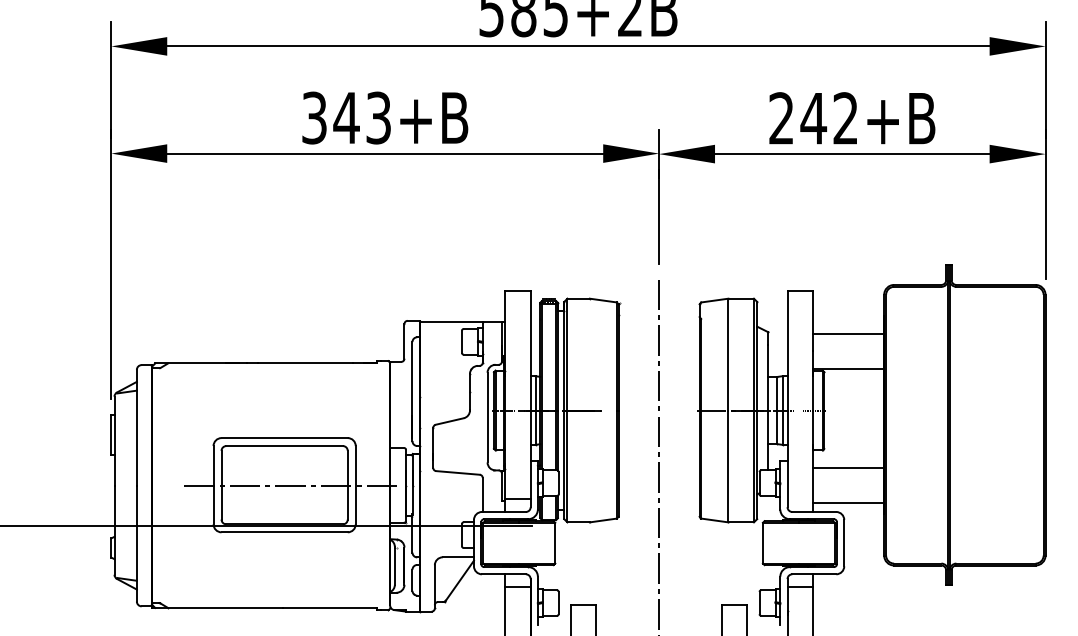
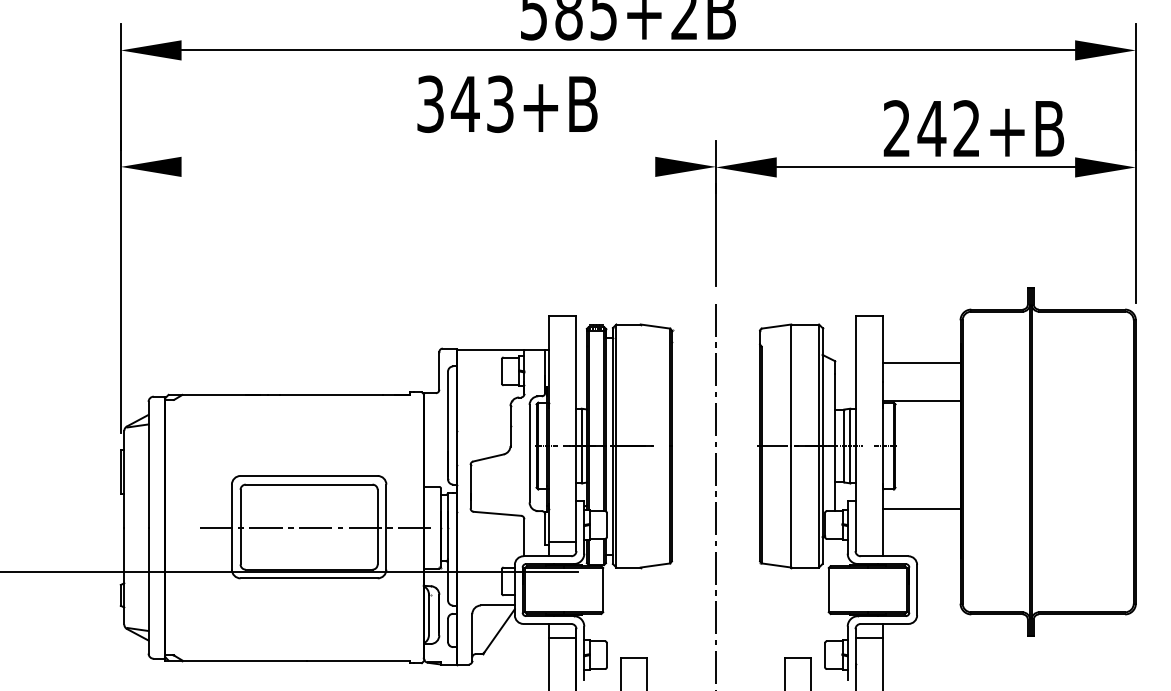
text: (385, 117) -> (507, 103), moved
text: (851, 118) -> (973, 128), moved
line: (385, 153) -> (418, 166), removed
line: (848, 503) -> (921, 546), removed

